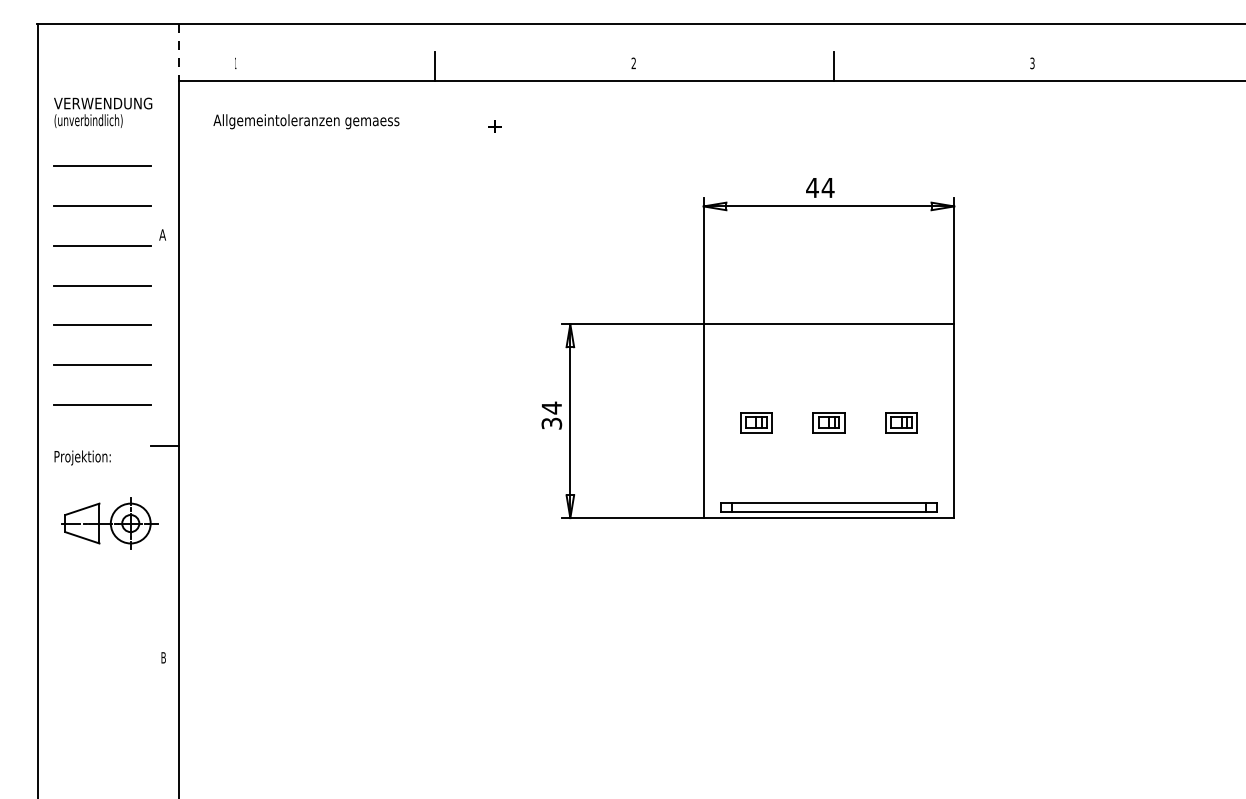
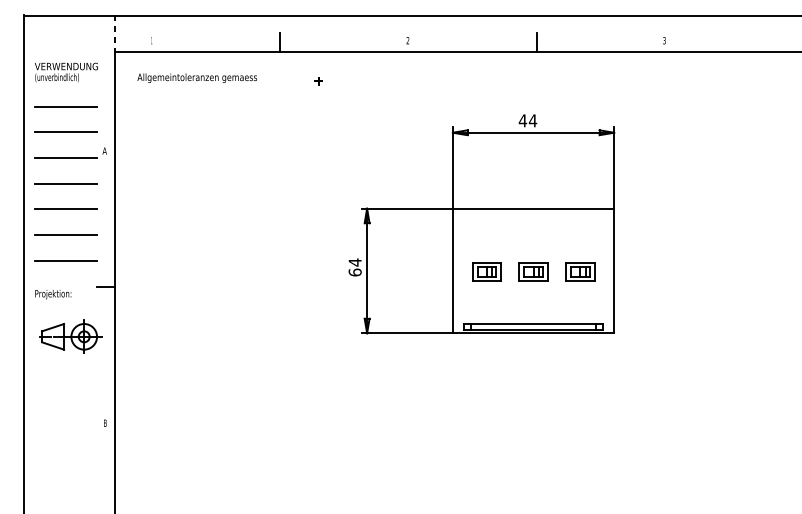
part: (755, 422) -> (486, 271), size x1.4
part: (828, 422) -> (533, 271), size x1.4
part: (900, 422) -> (579, 271), size x1.4
text: (550, 423) -> (354, 272), 34 -> 64

